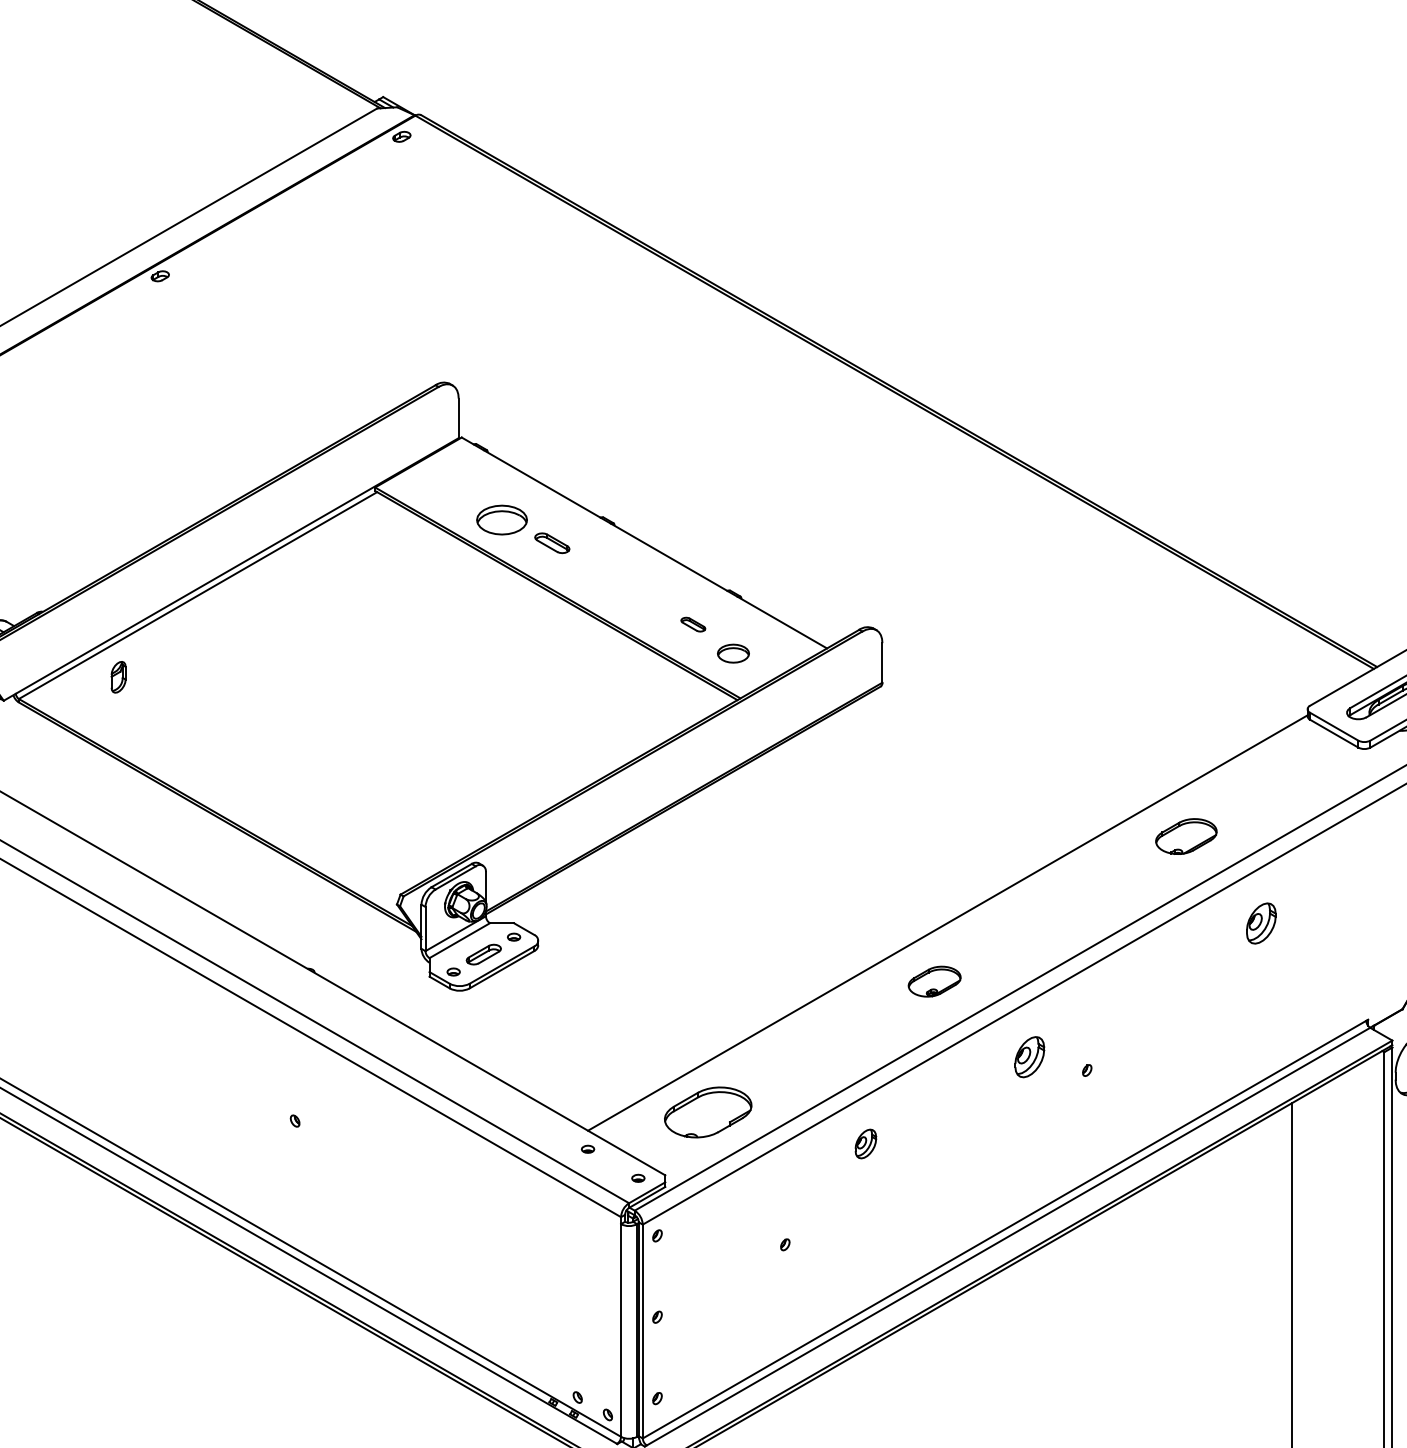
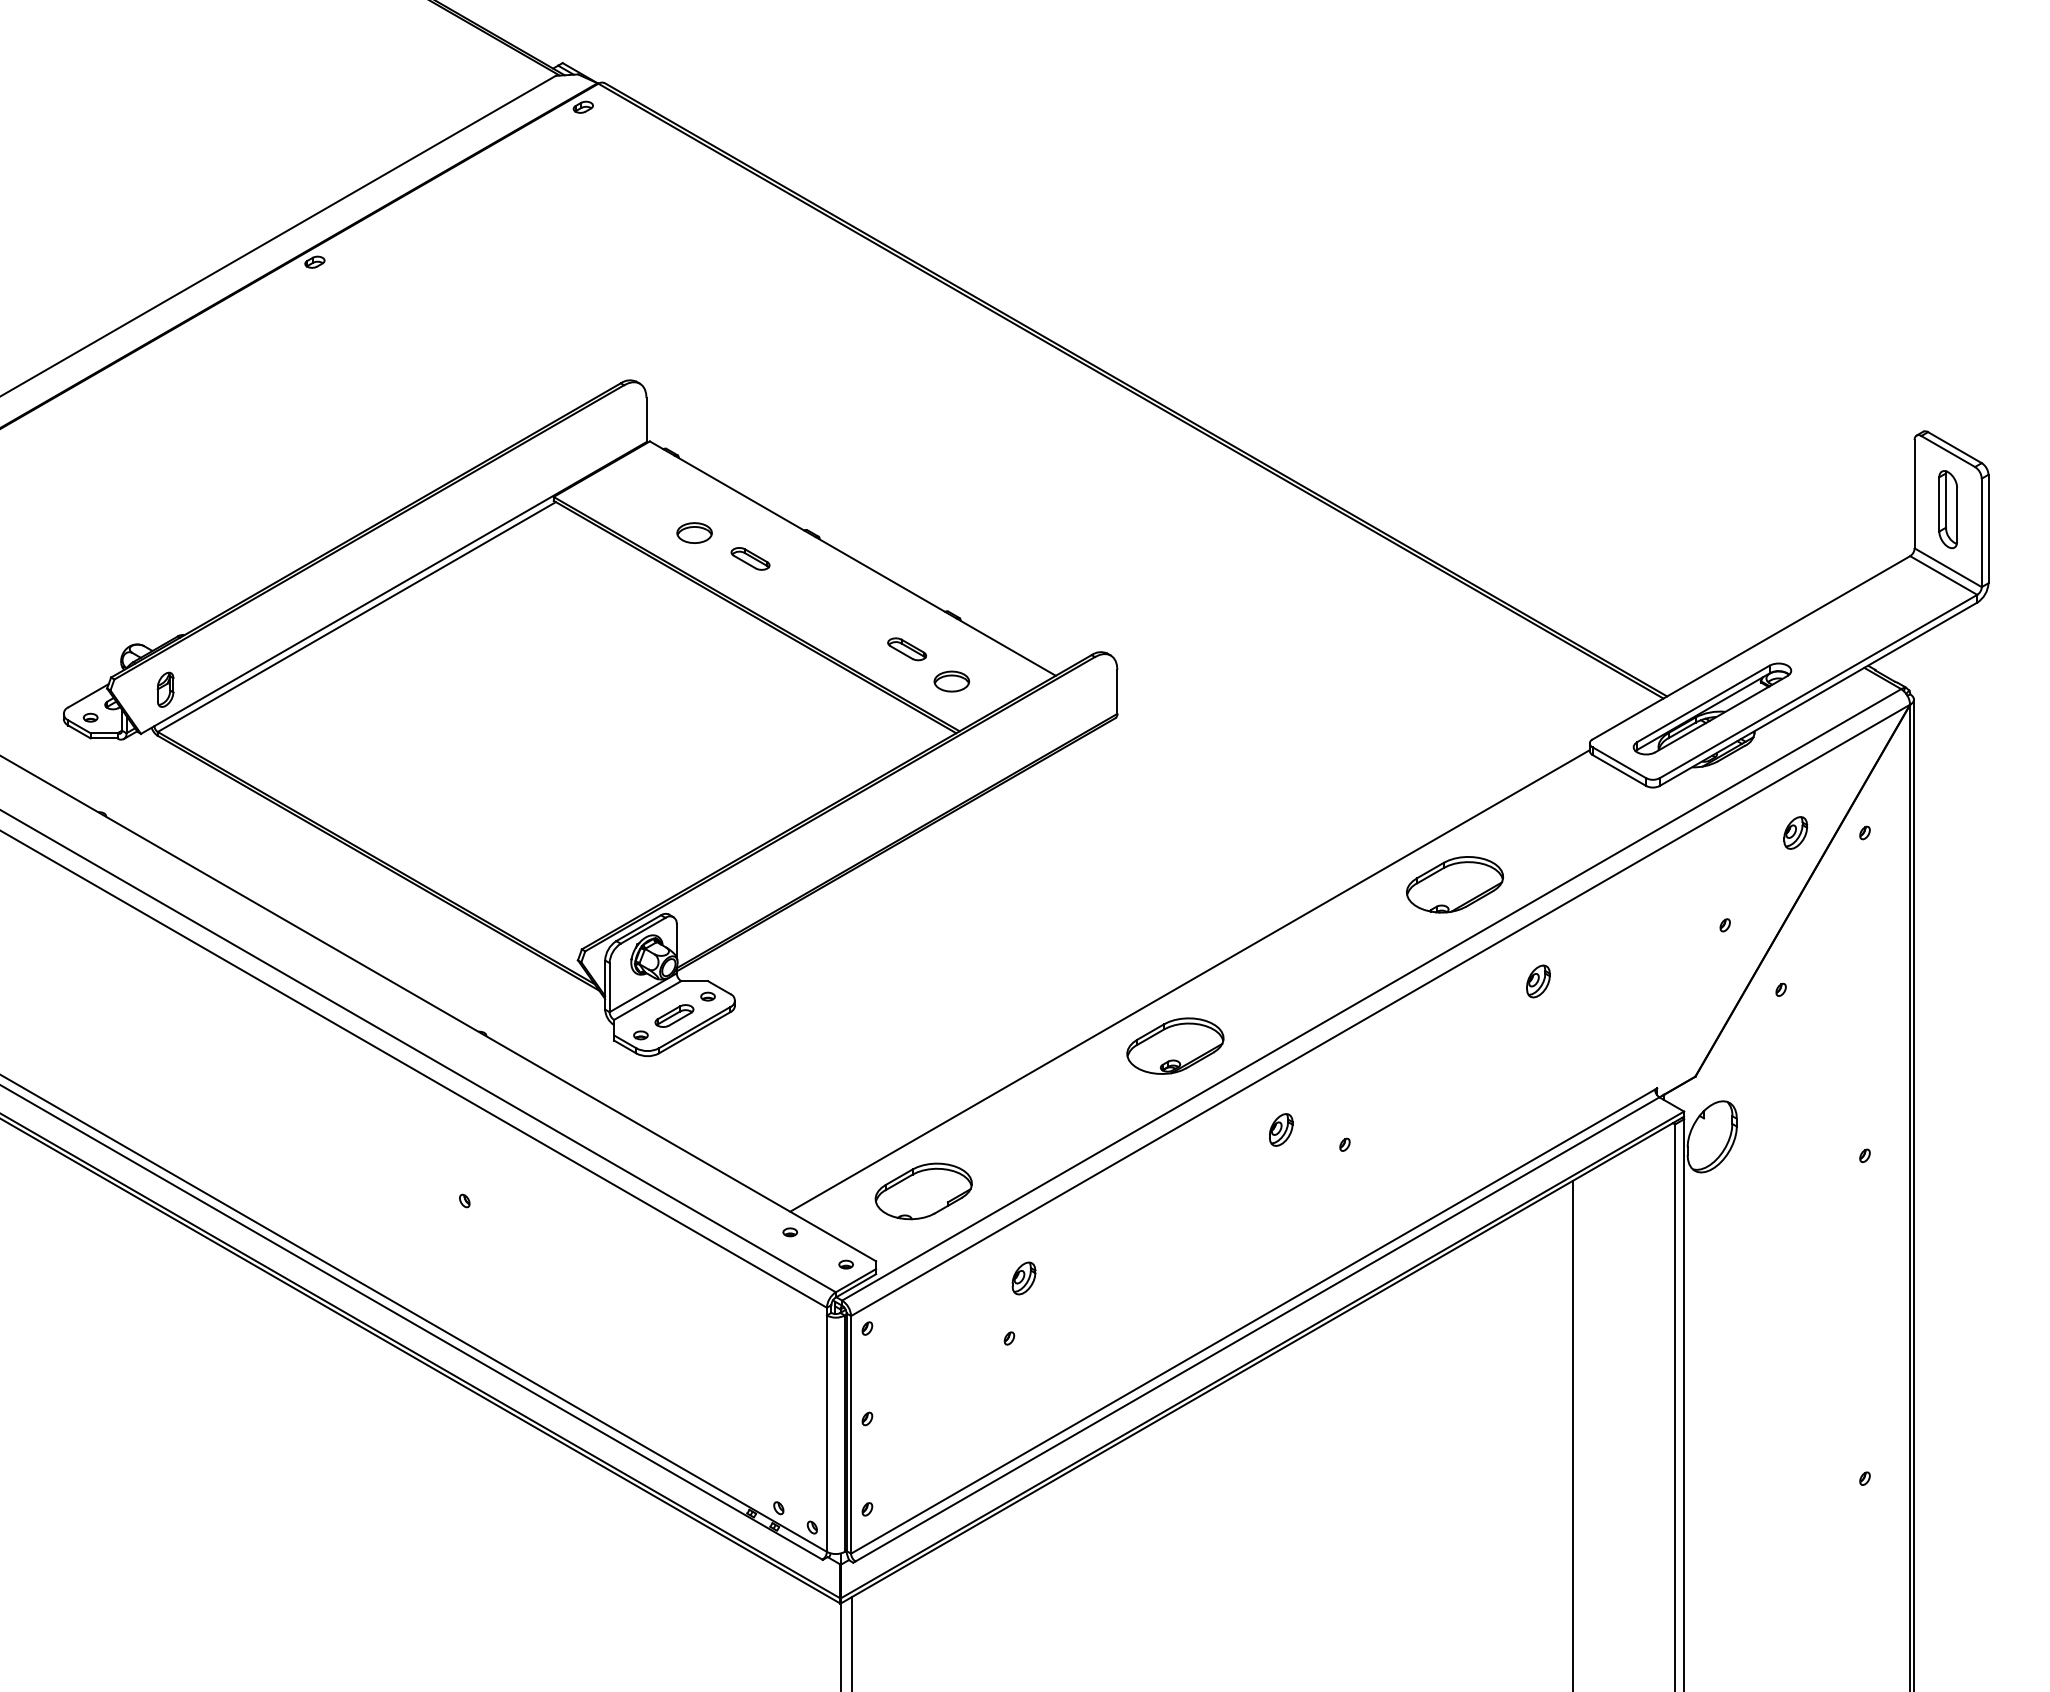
part: (501, 519) -> (694, 532), size x0.62
part: (693, 624) -> (907, 649), size x1.43
part: (118, 676) -> (165, 689), moved
part: (1186, 836) -> (1455, 884), size x1.43
part: (1261, 923) -> (1538, 981), size x0.71
part: (934, 981) -> (1175, 1045), size x1.67
part: (1030, 1056) -> (1281, 1129), size x0.71
part: (865, 1144) -> (1023, 1278), moved

